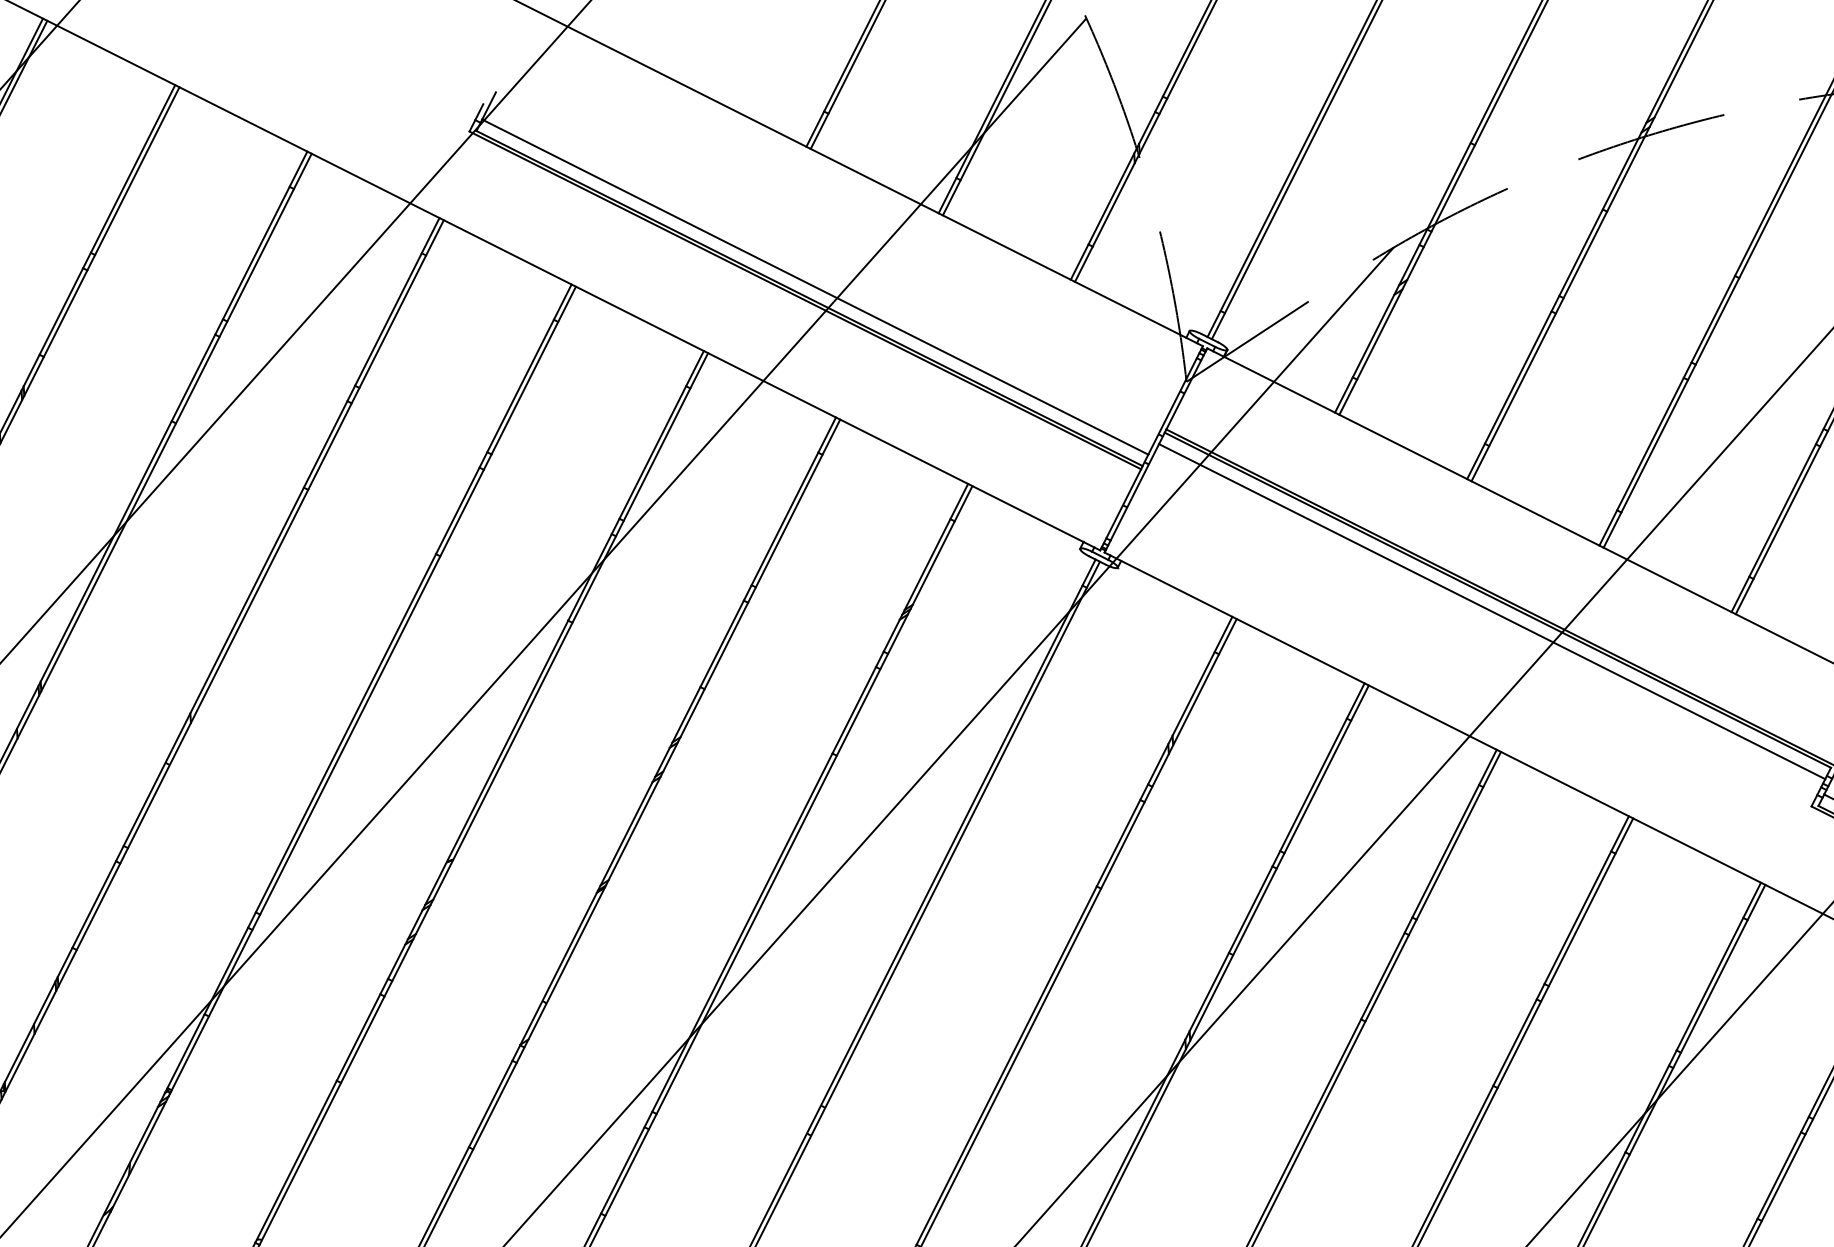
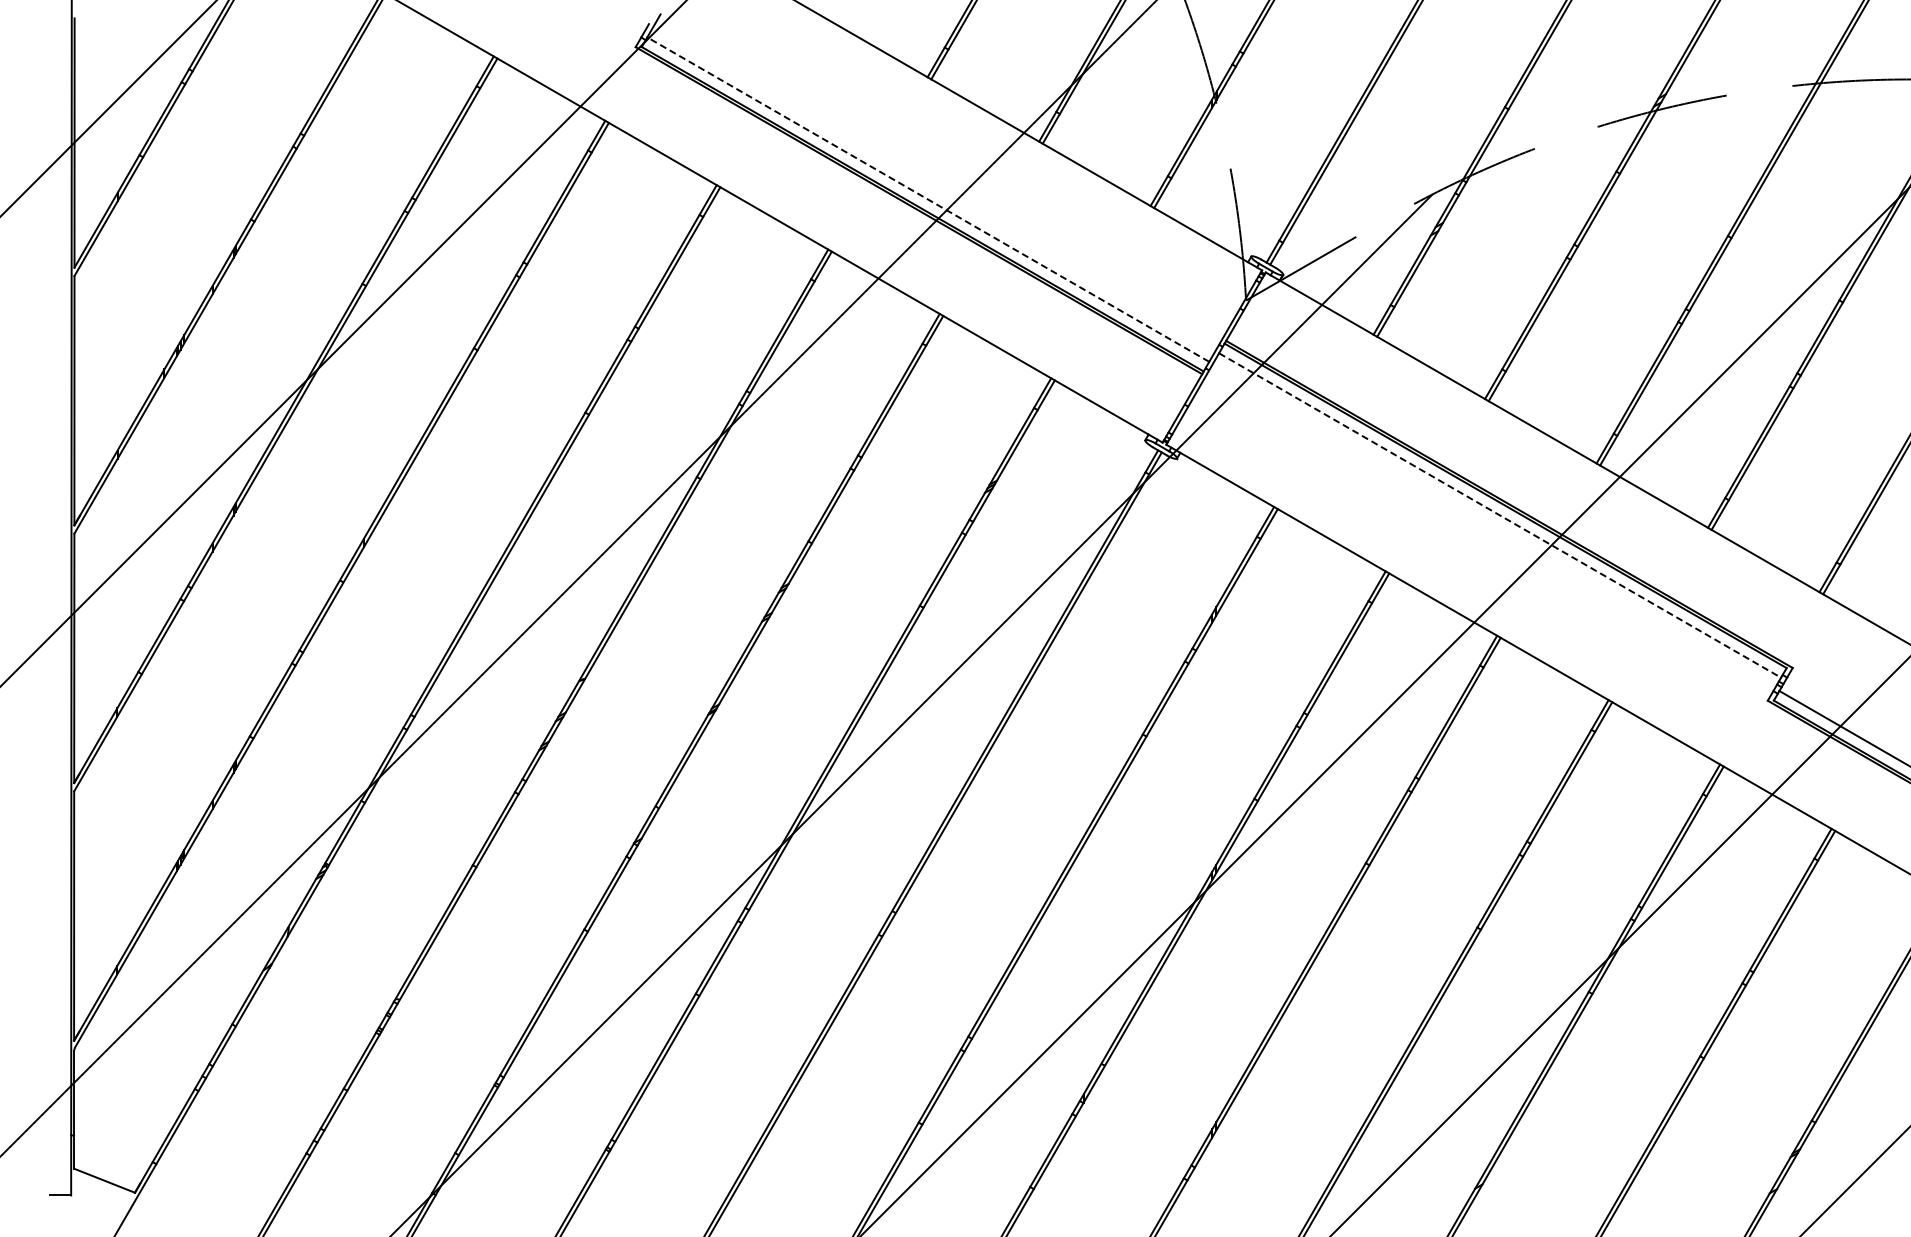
line: (814, 287) -> (927, 199), solid -> dashed
line: (1492, 611) -> (1500, 515), solid -> dashed

